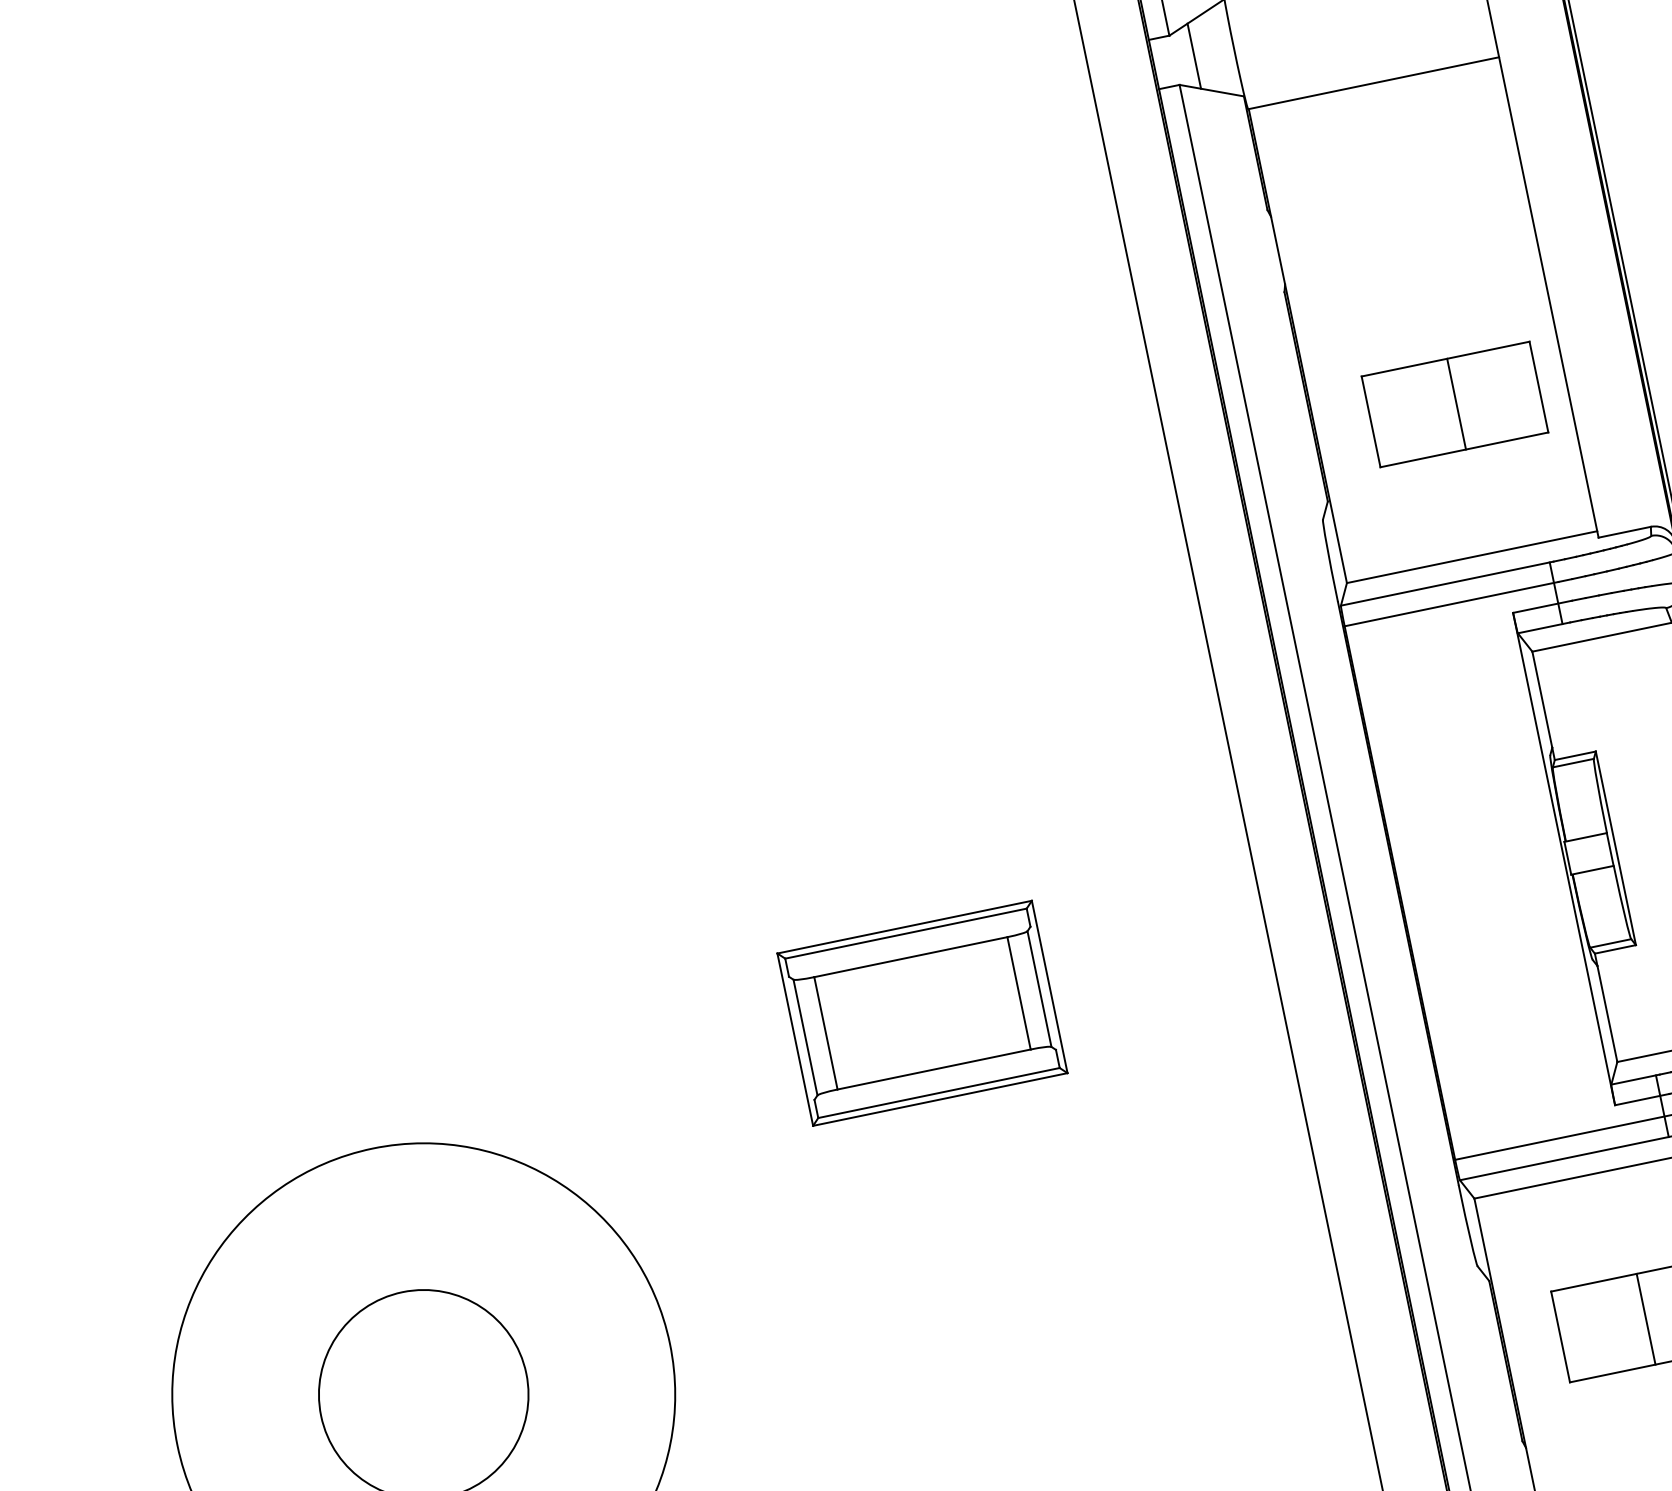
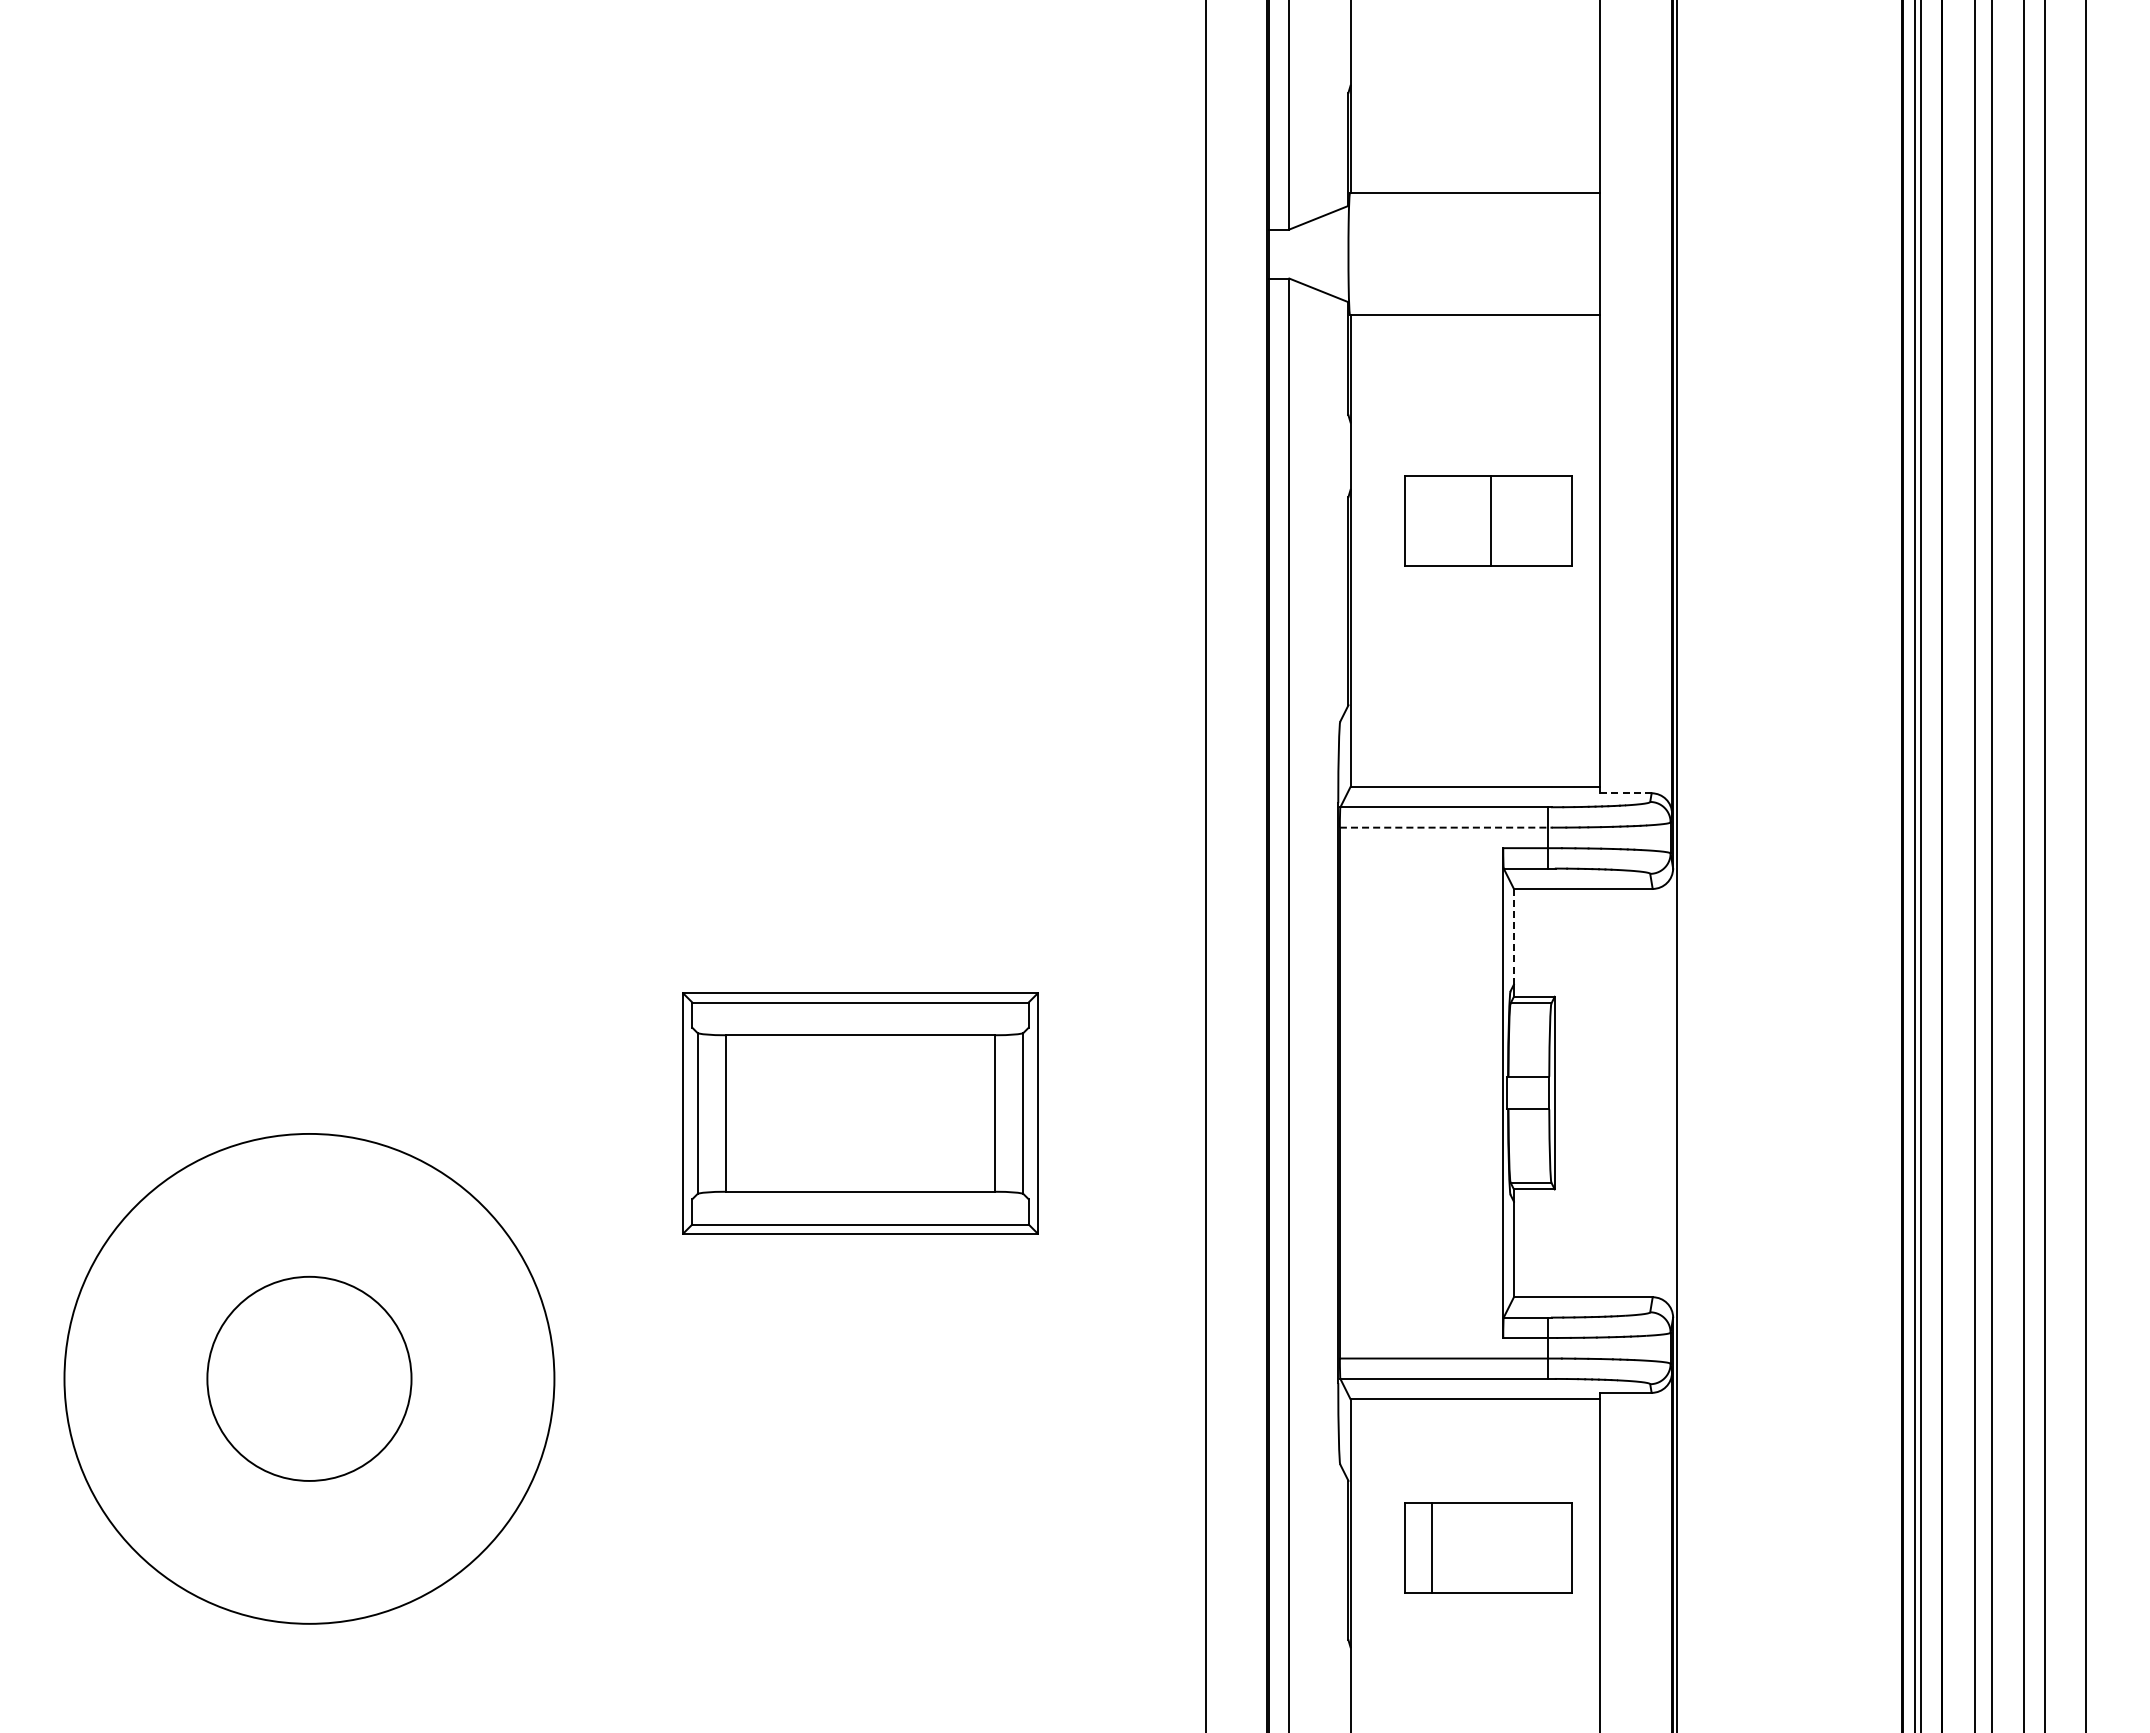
line: (1194, 55) -> (1309, 253), removed
part: (1454, 404) -> (1488, 520), moved
line: (1624, 532) -> (1625, 793), solid -> dashed
line: (1451, 603) -> (1446, 827), solid -> dashed
line: (1541, 699) -> (1513, 936), solid -> dashed
part: (922, 1013) -> (860, 1113), size x1.4
line: (1646, 1319) -> (1431, 1548), moved

